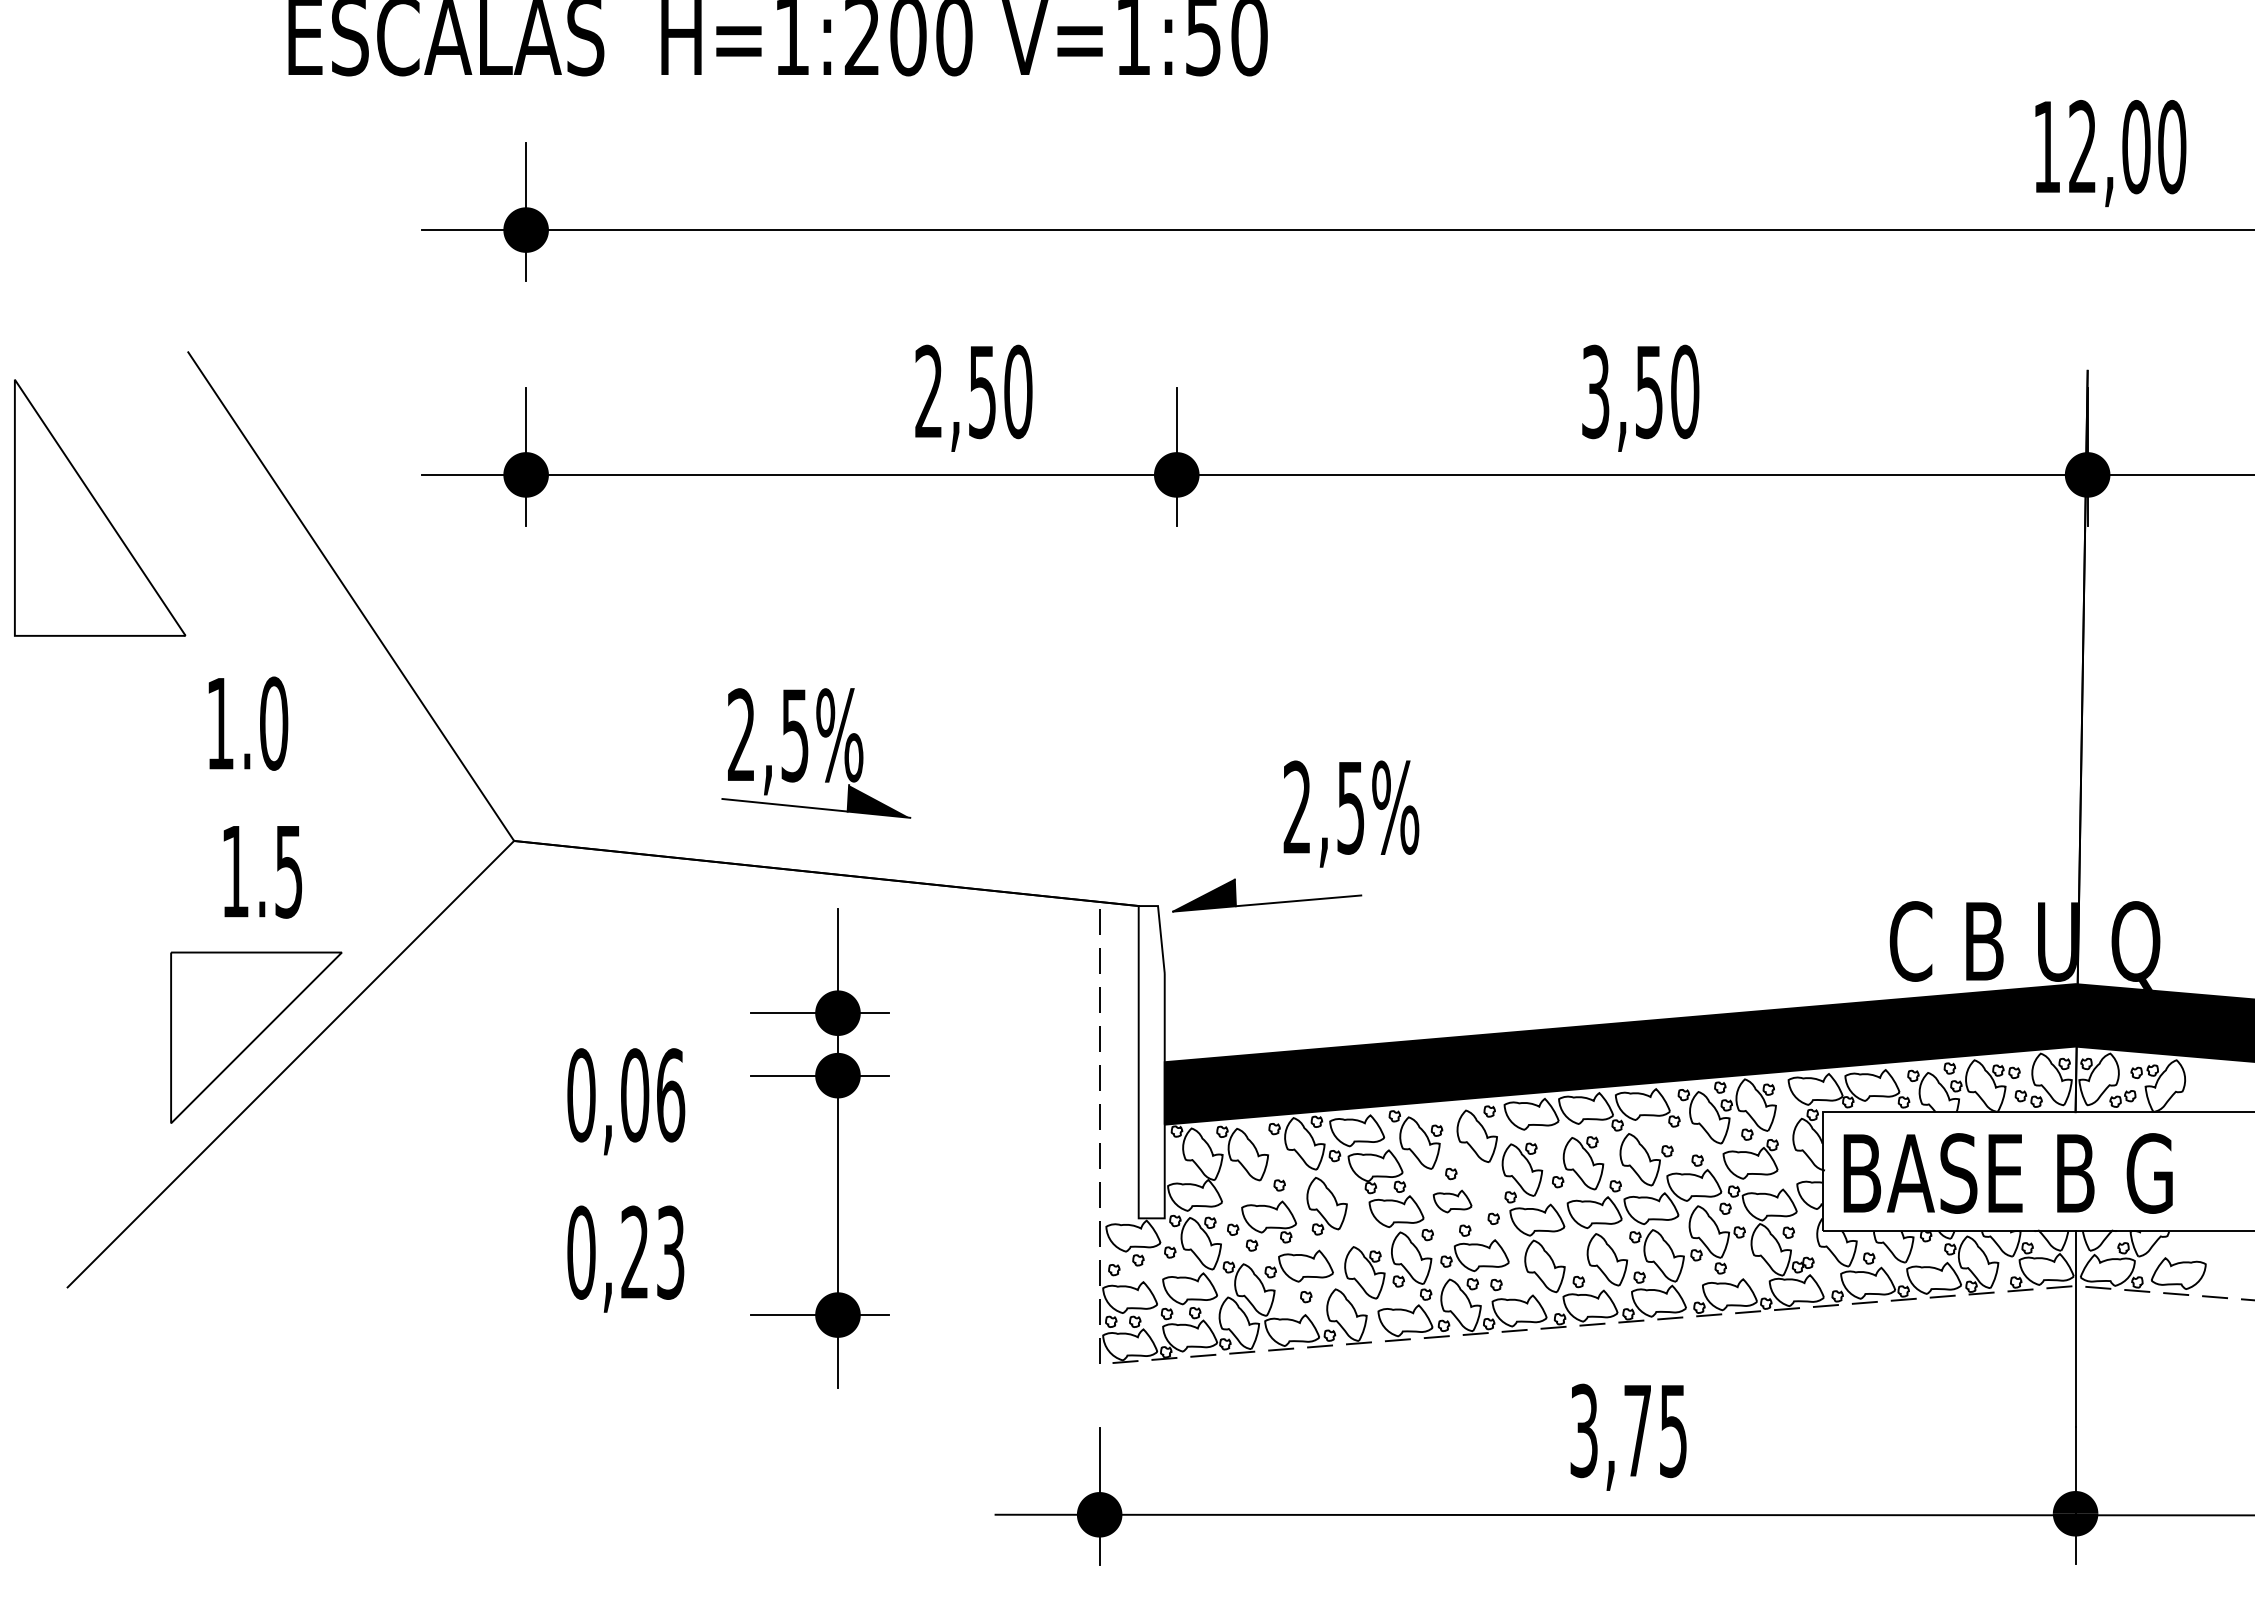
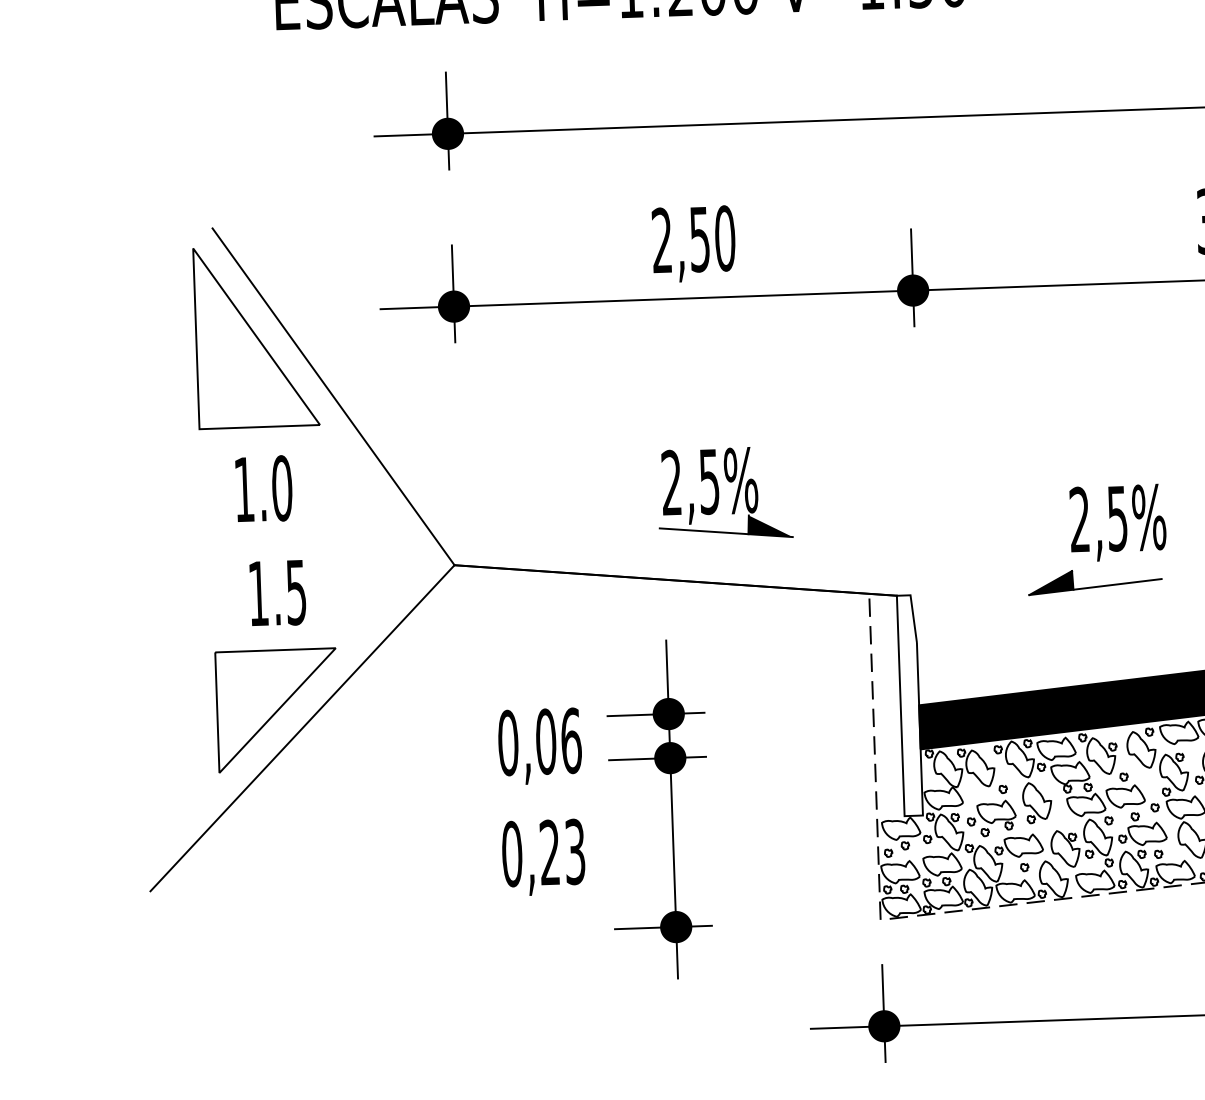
text: (973, 397) -> (693, 243), moved
part: (100, 507) -> (256, 336), moved
part: (808, 753) -> (719, 494), moved
text: (1351, 813) -> (1118, 522), moved
part: (1267, 902) -> (1095, 586), moved
part: (837, 1148) -> (671, 809), moved
part: (1452, 1201) -> (1125, 796), size x1.43

